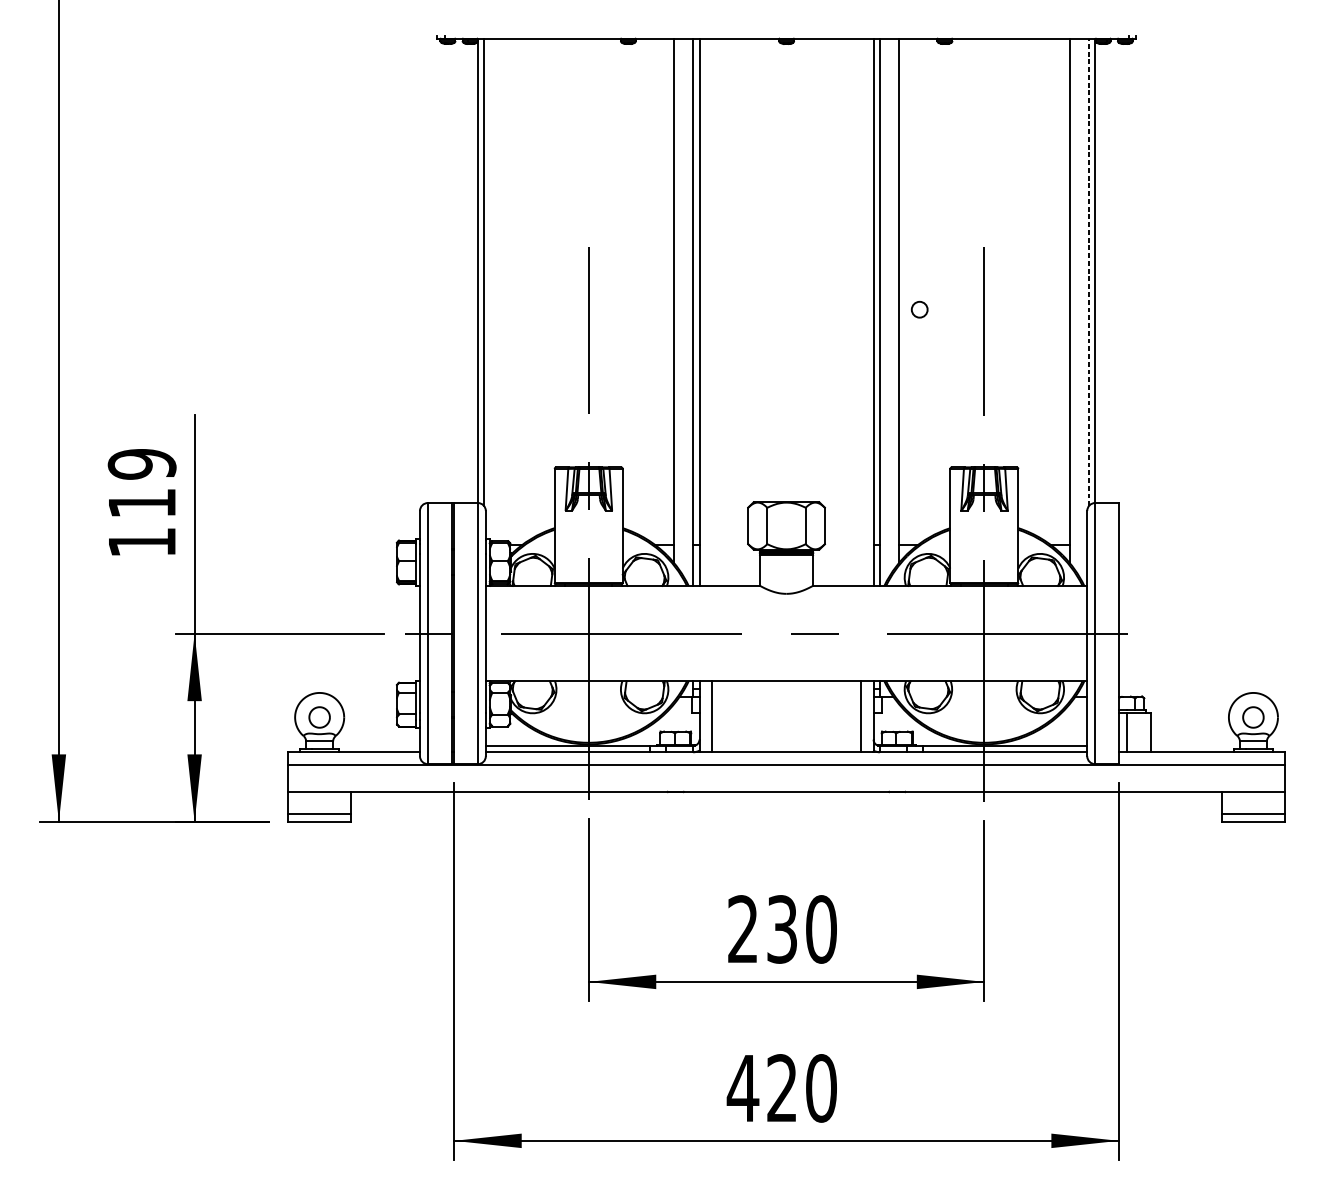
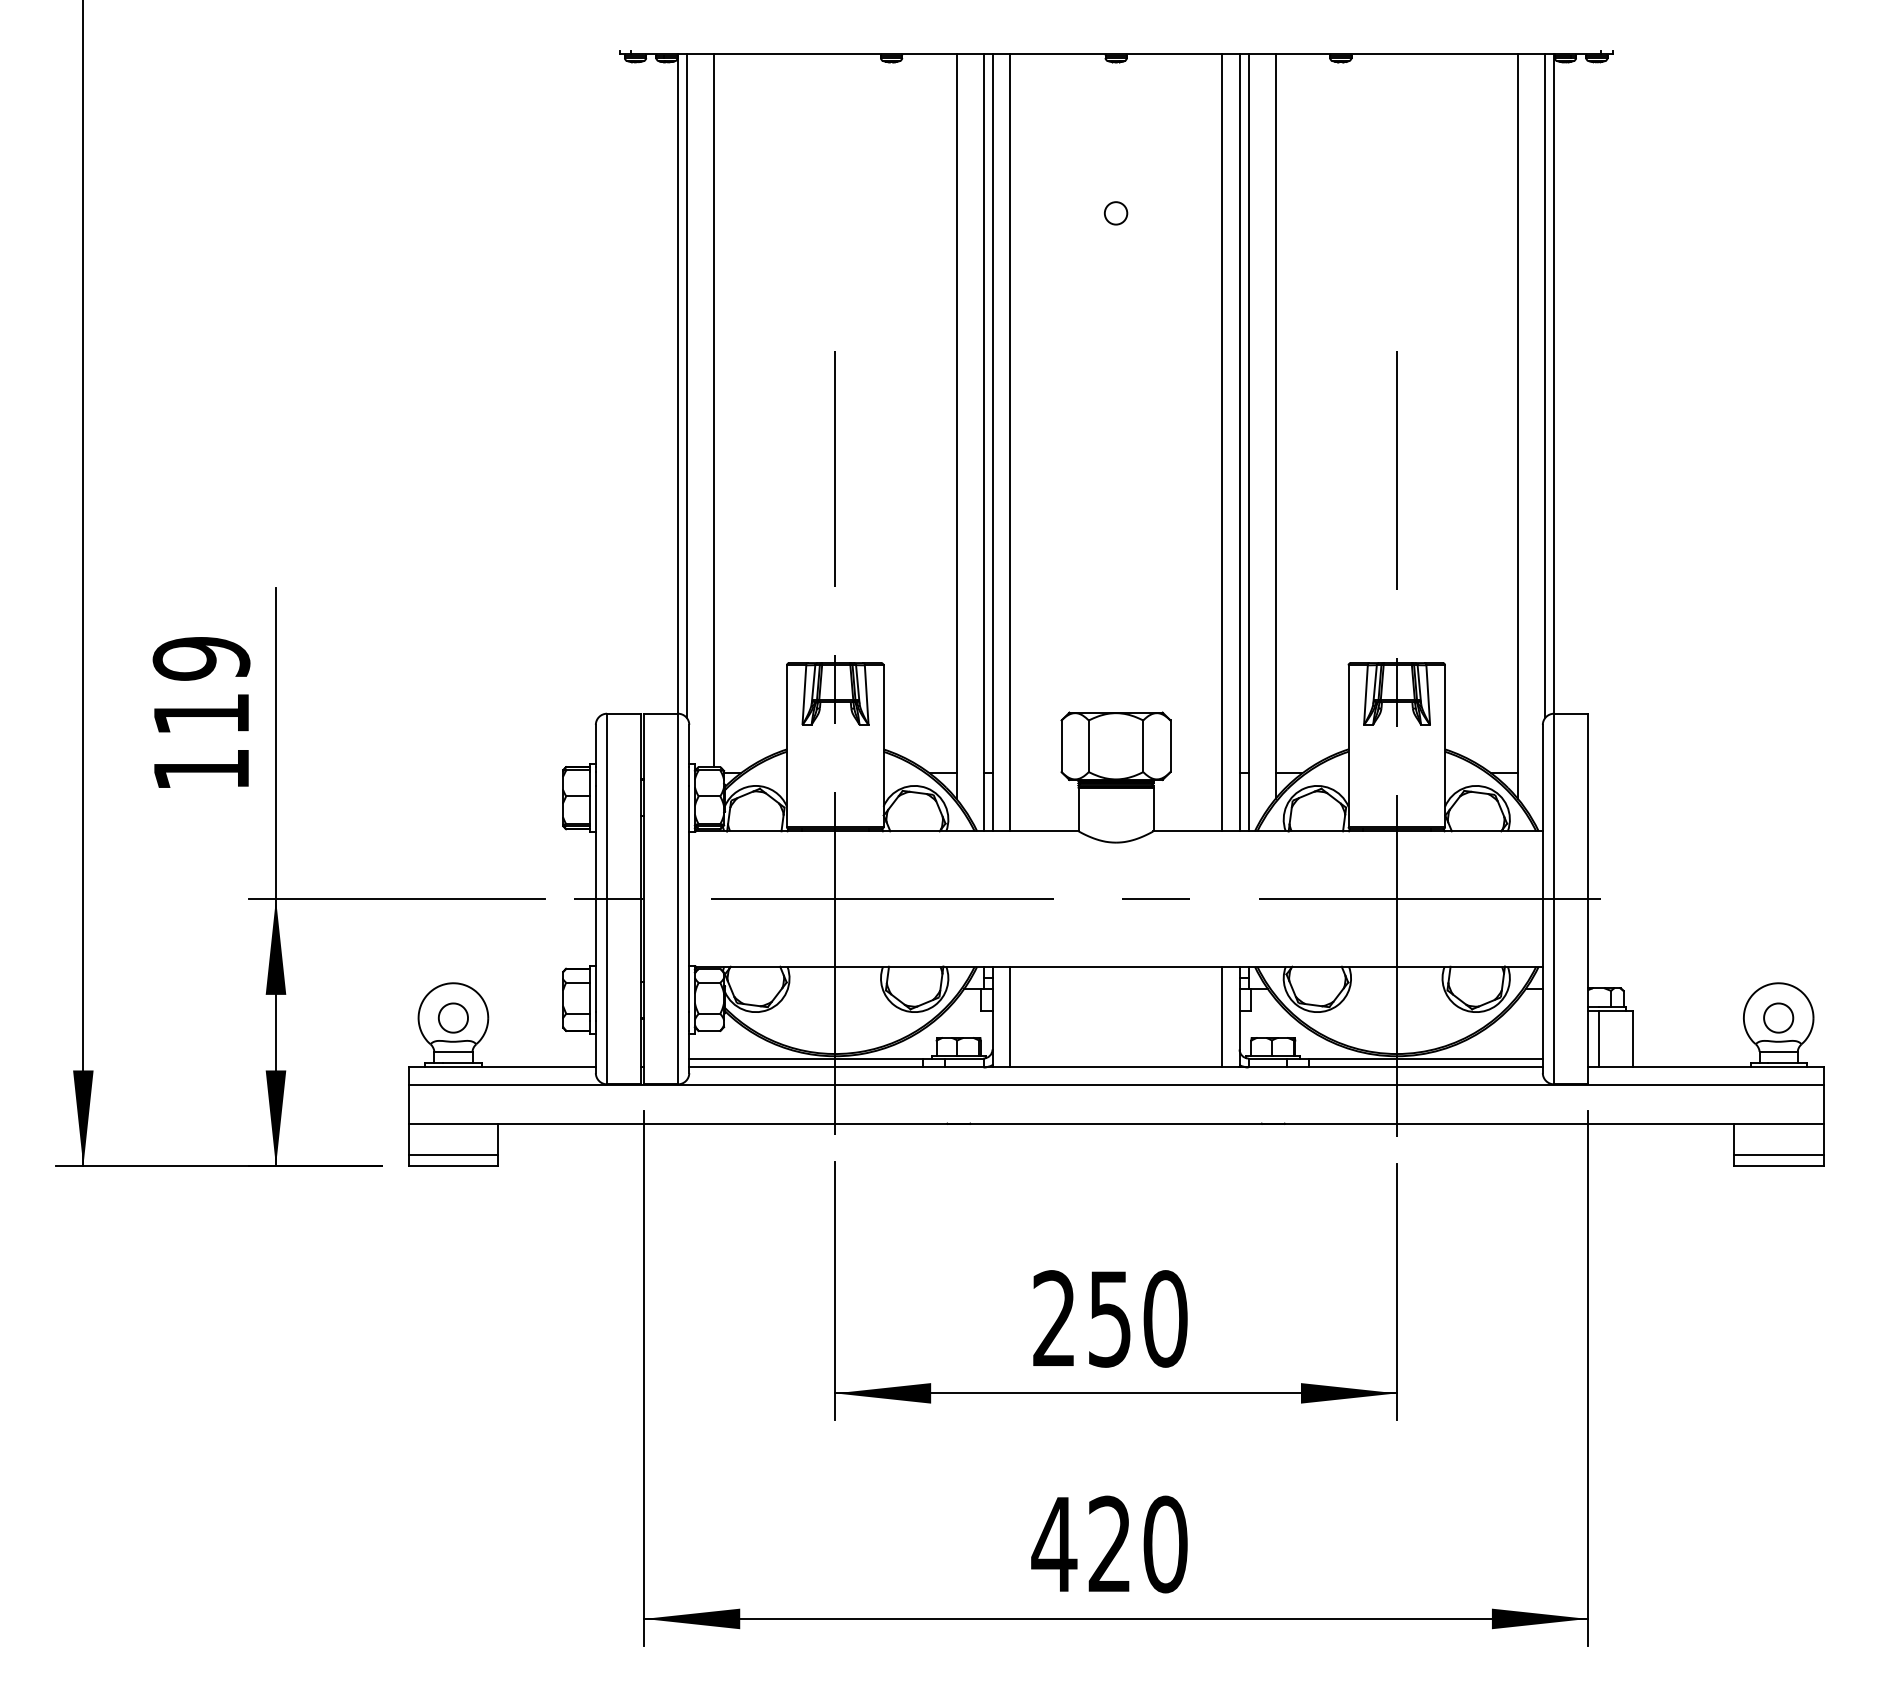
line: (1089, 272) -> (1545, 386), dashed -> solid
line: (502, 289) -> (713, 410), added
circle: (920, 309) -> (1116, 213), moved
line: (712, 311) -> (1010, 442), added
line: (860, 311) -> (1221, 442), added
text: (781, 929) -> (1109, 1318), 230 -> 250

